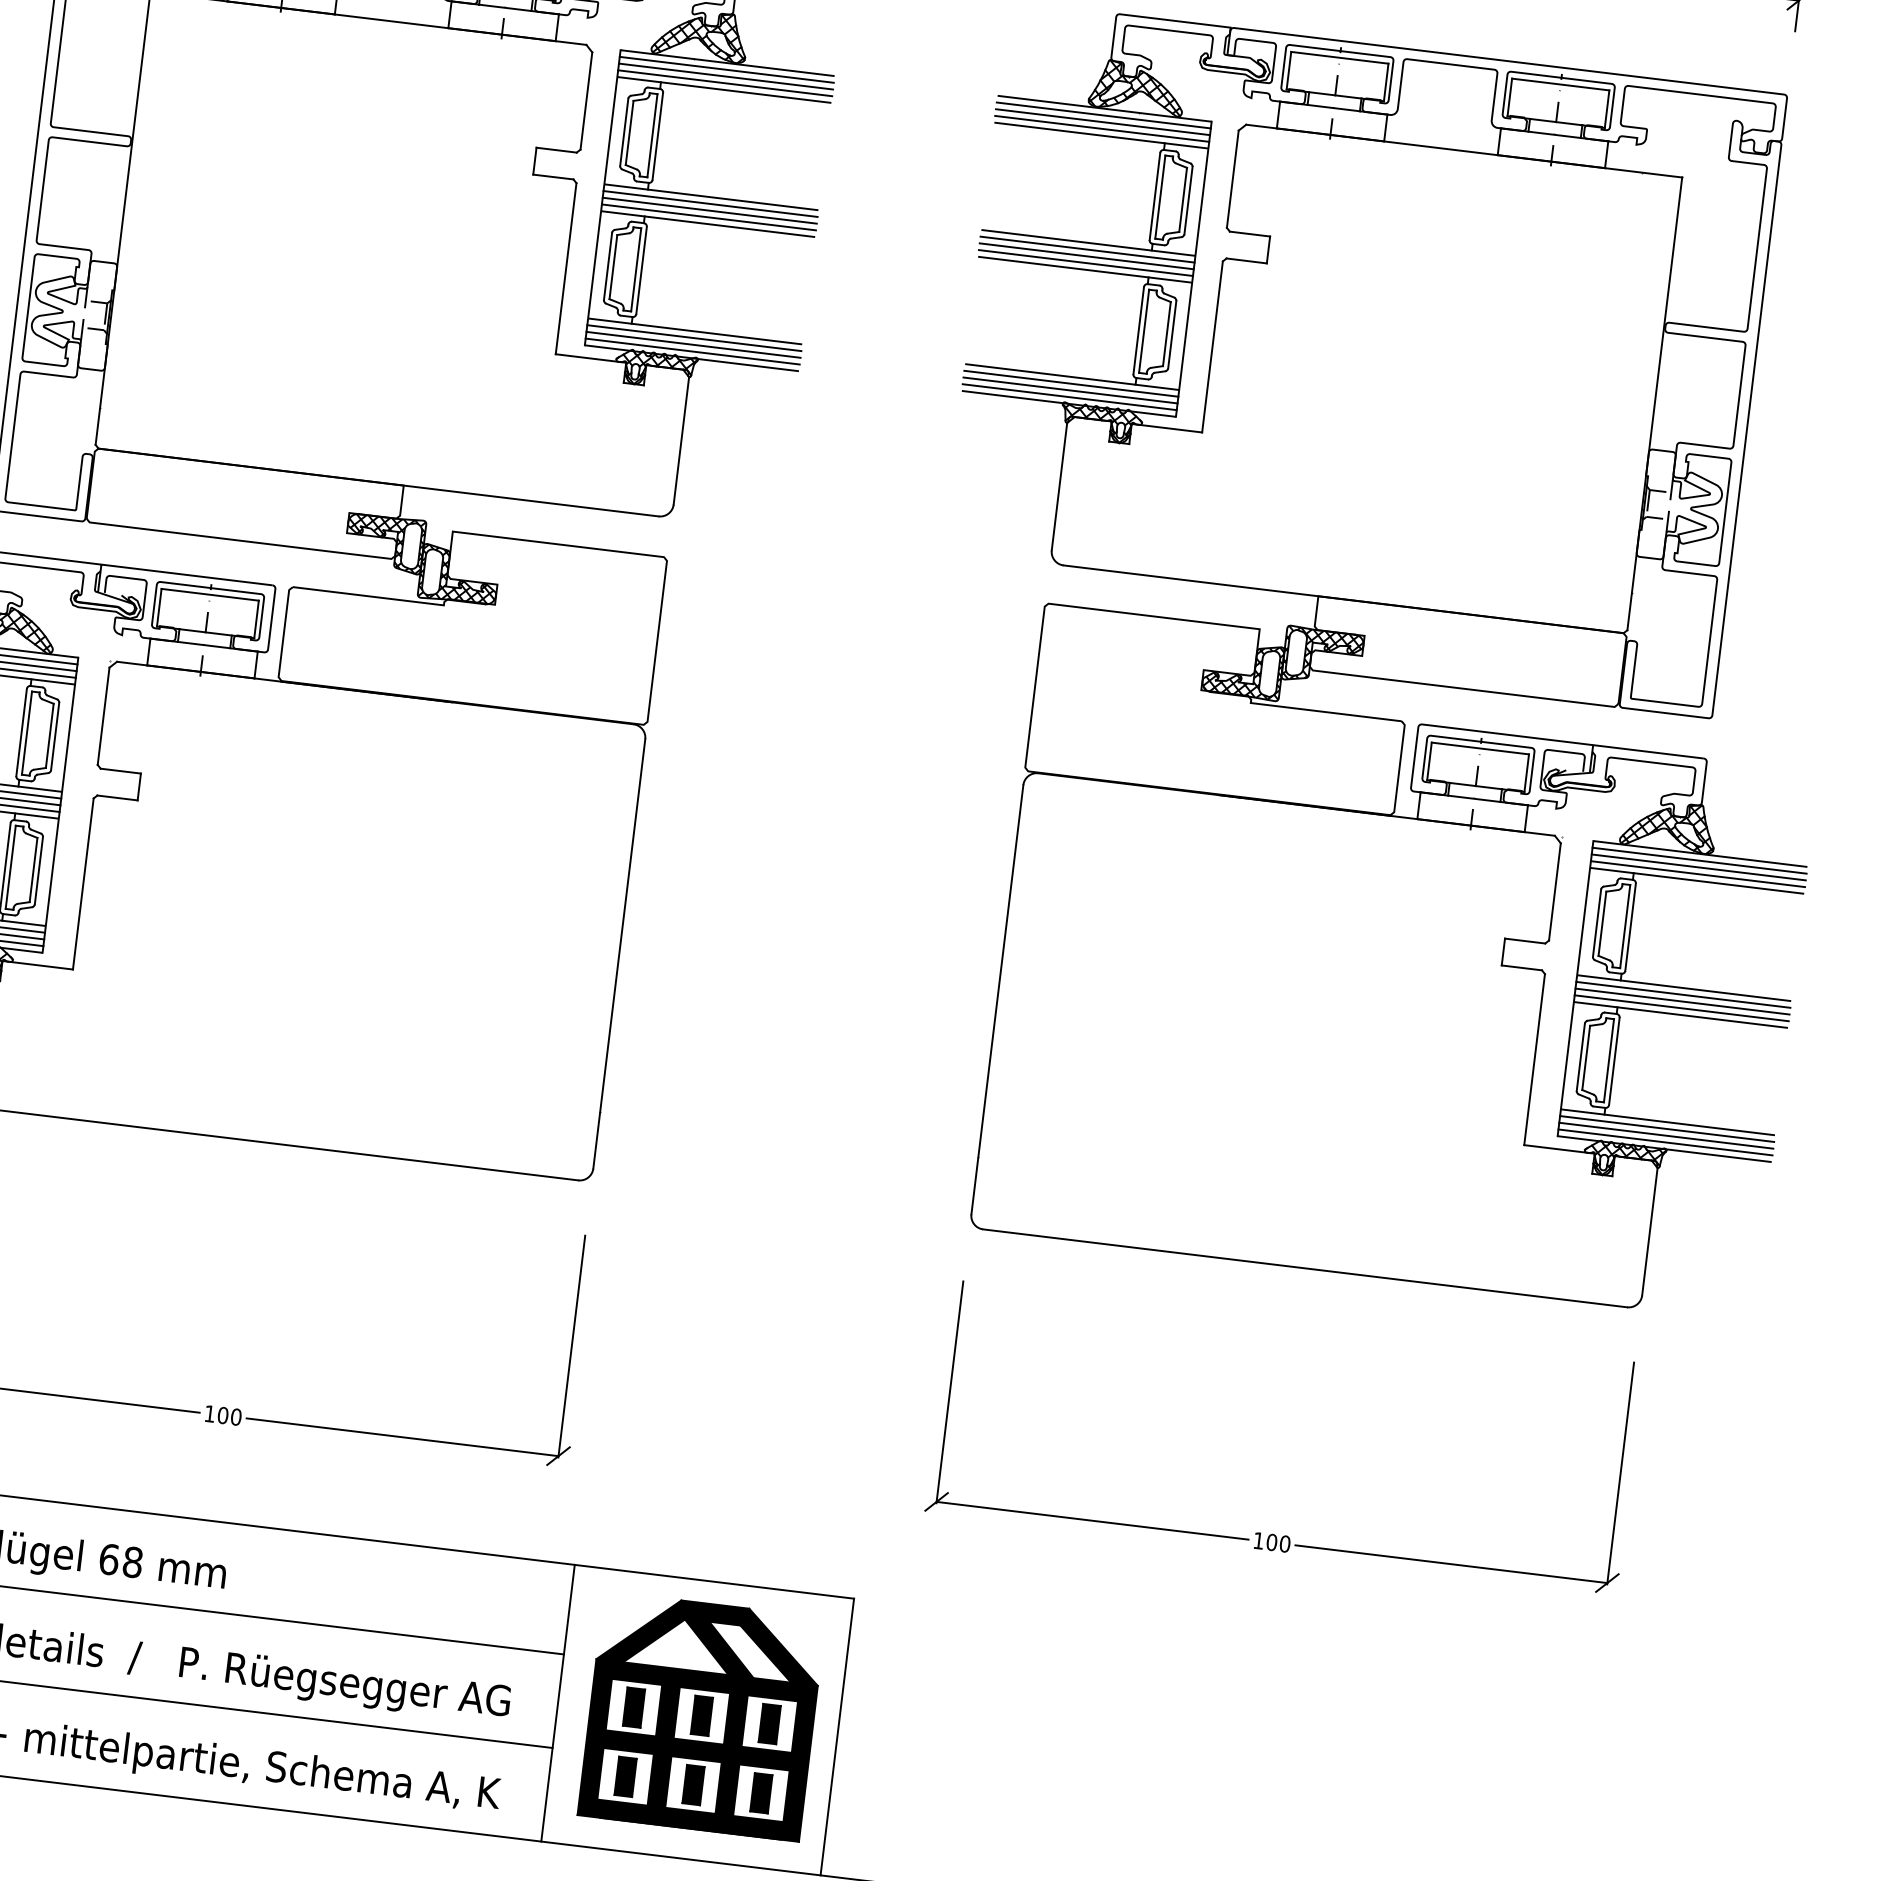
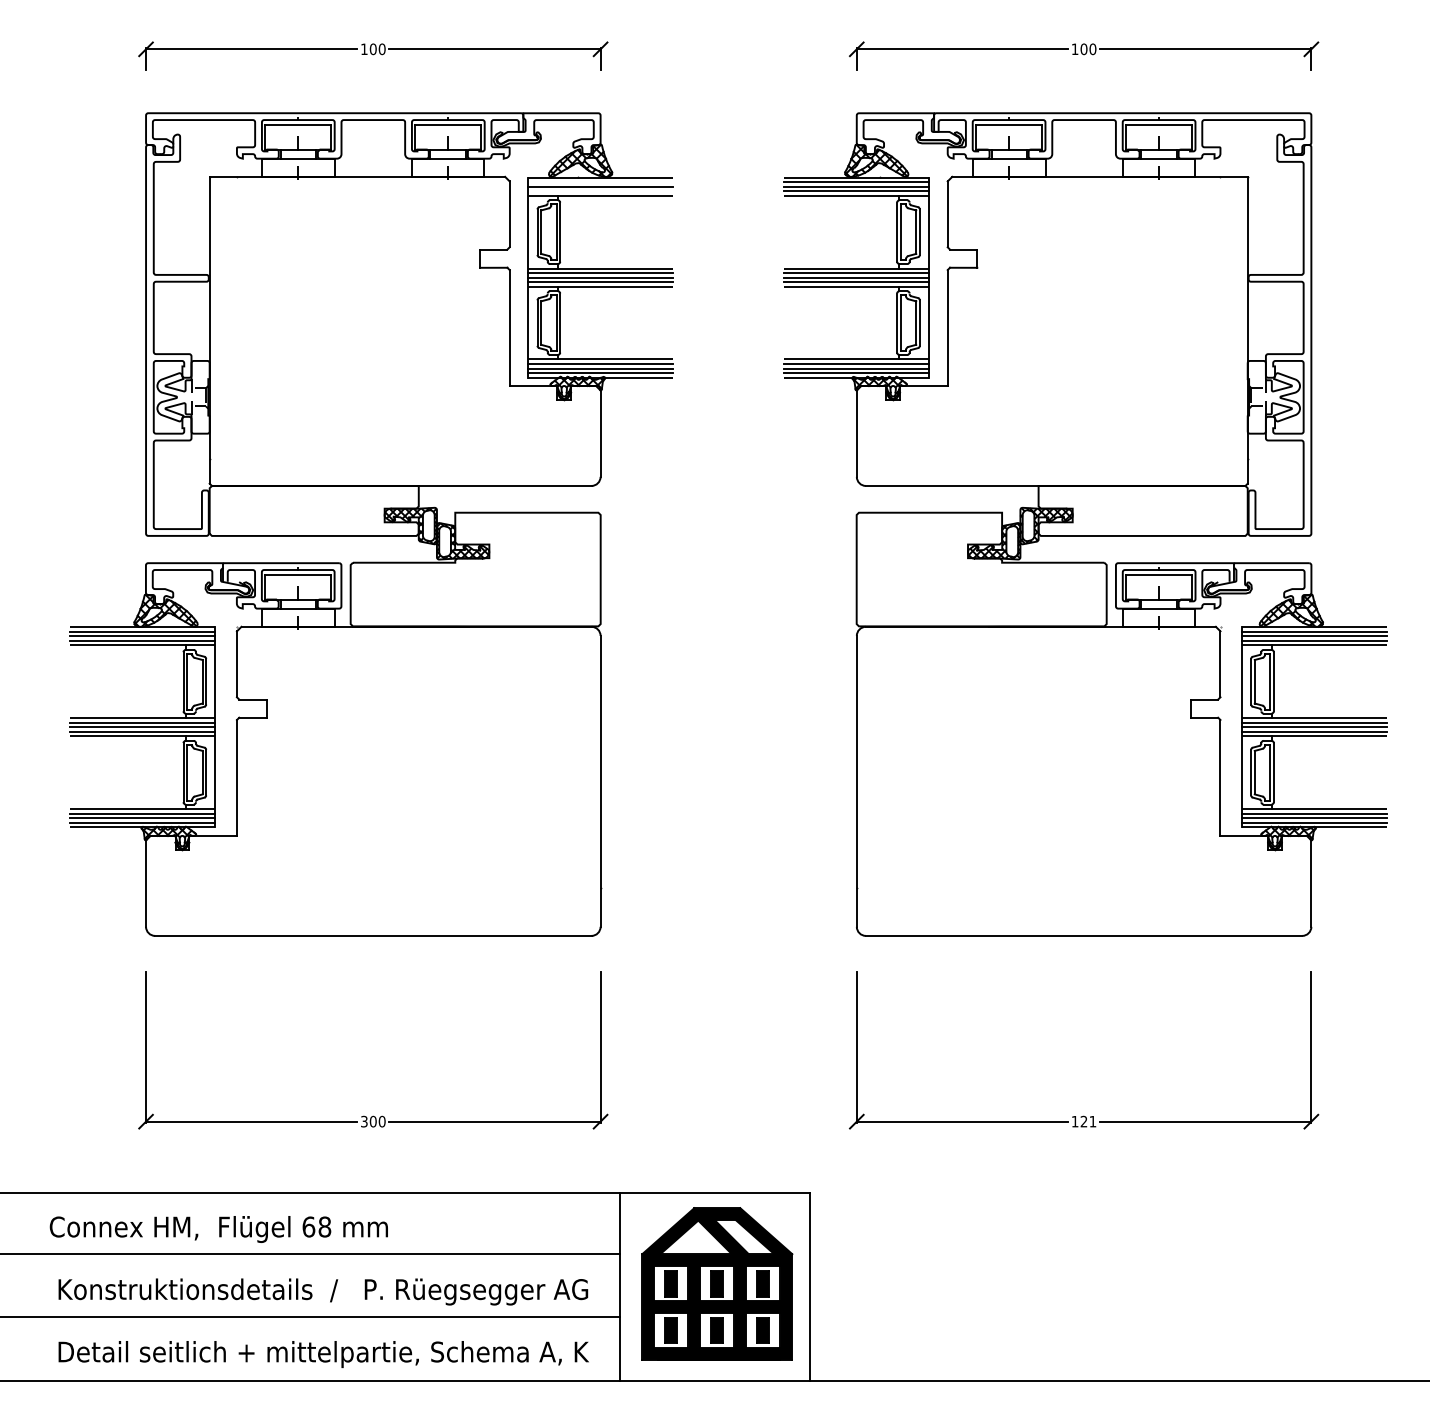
line: (726, 70) -> (600, 182), removed
line: (724, 83) -> (600, 191), removed
text: (210, 1413) -> (364, 1121), 100 -> 300
text: (1278, 1543) -> (1088, 1121), 100 -> 121

